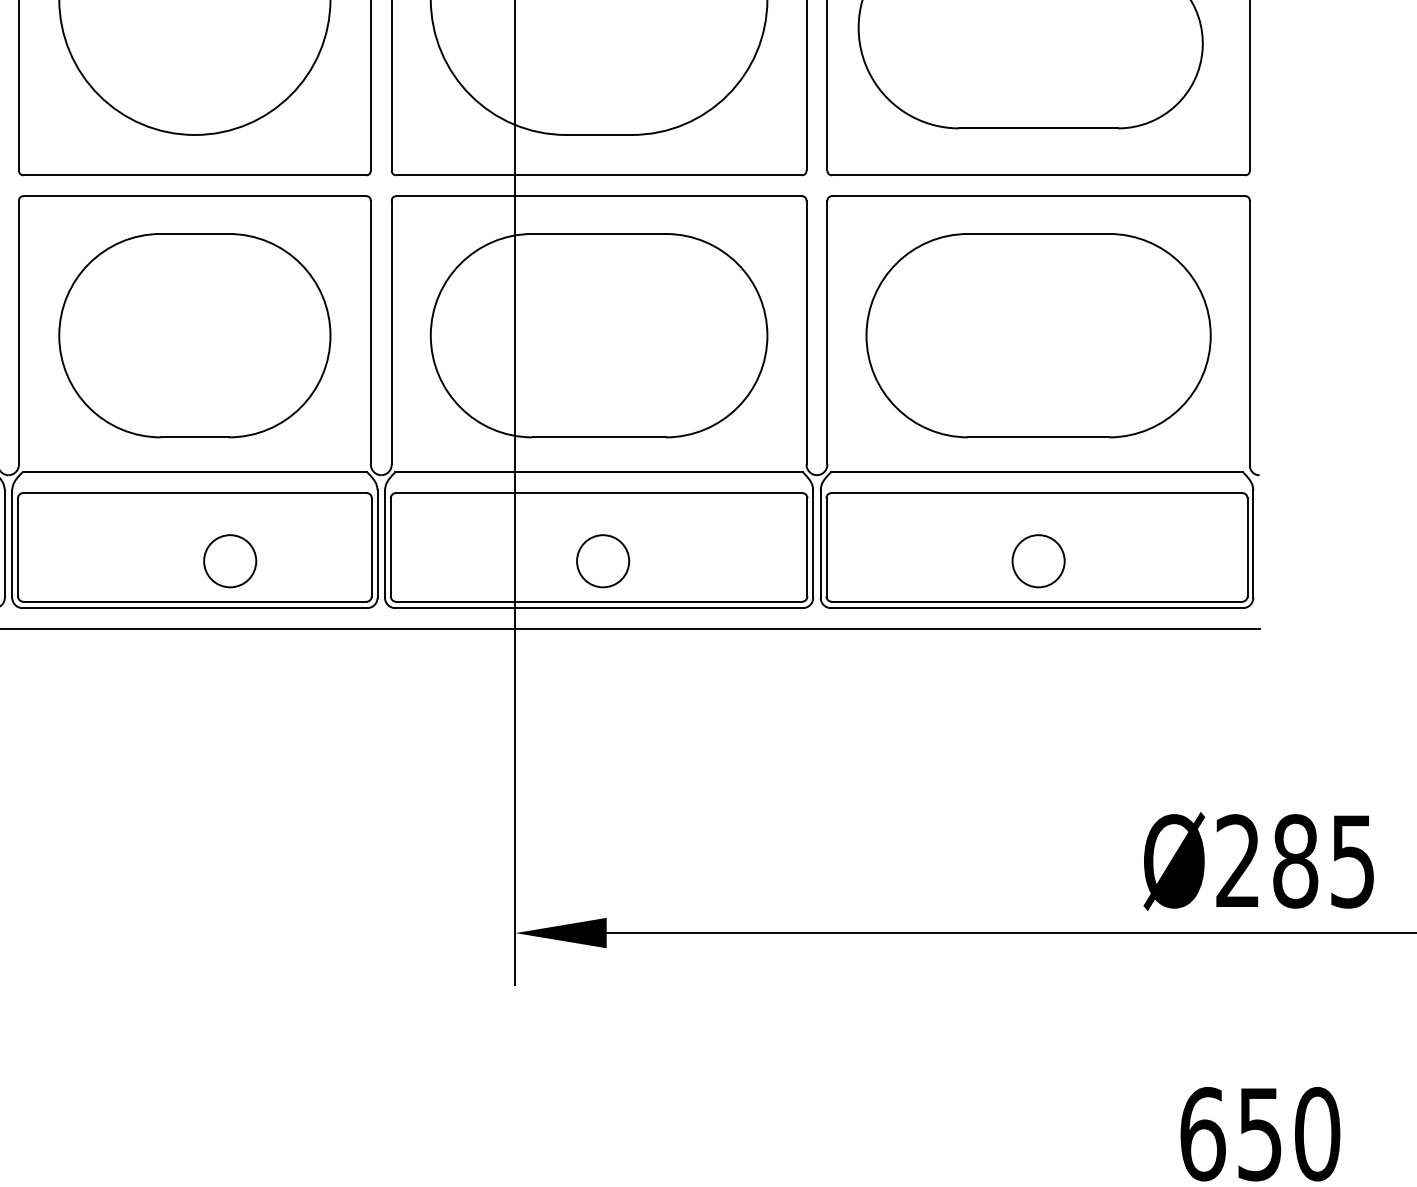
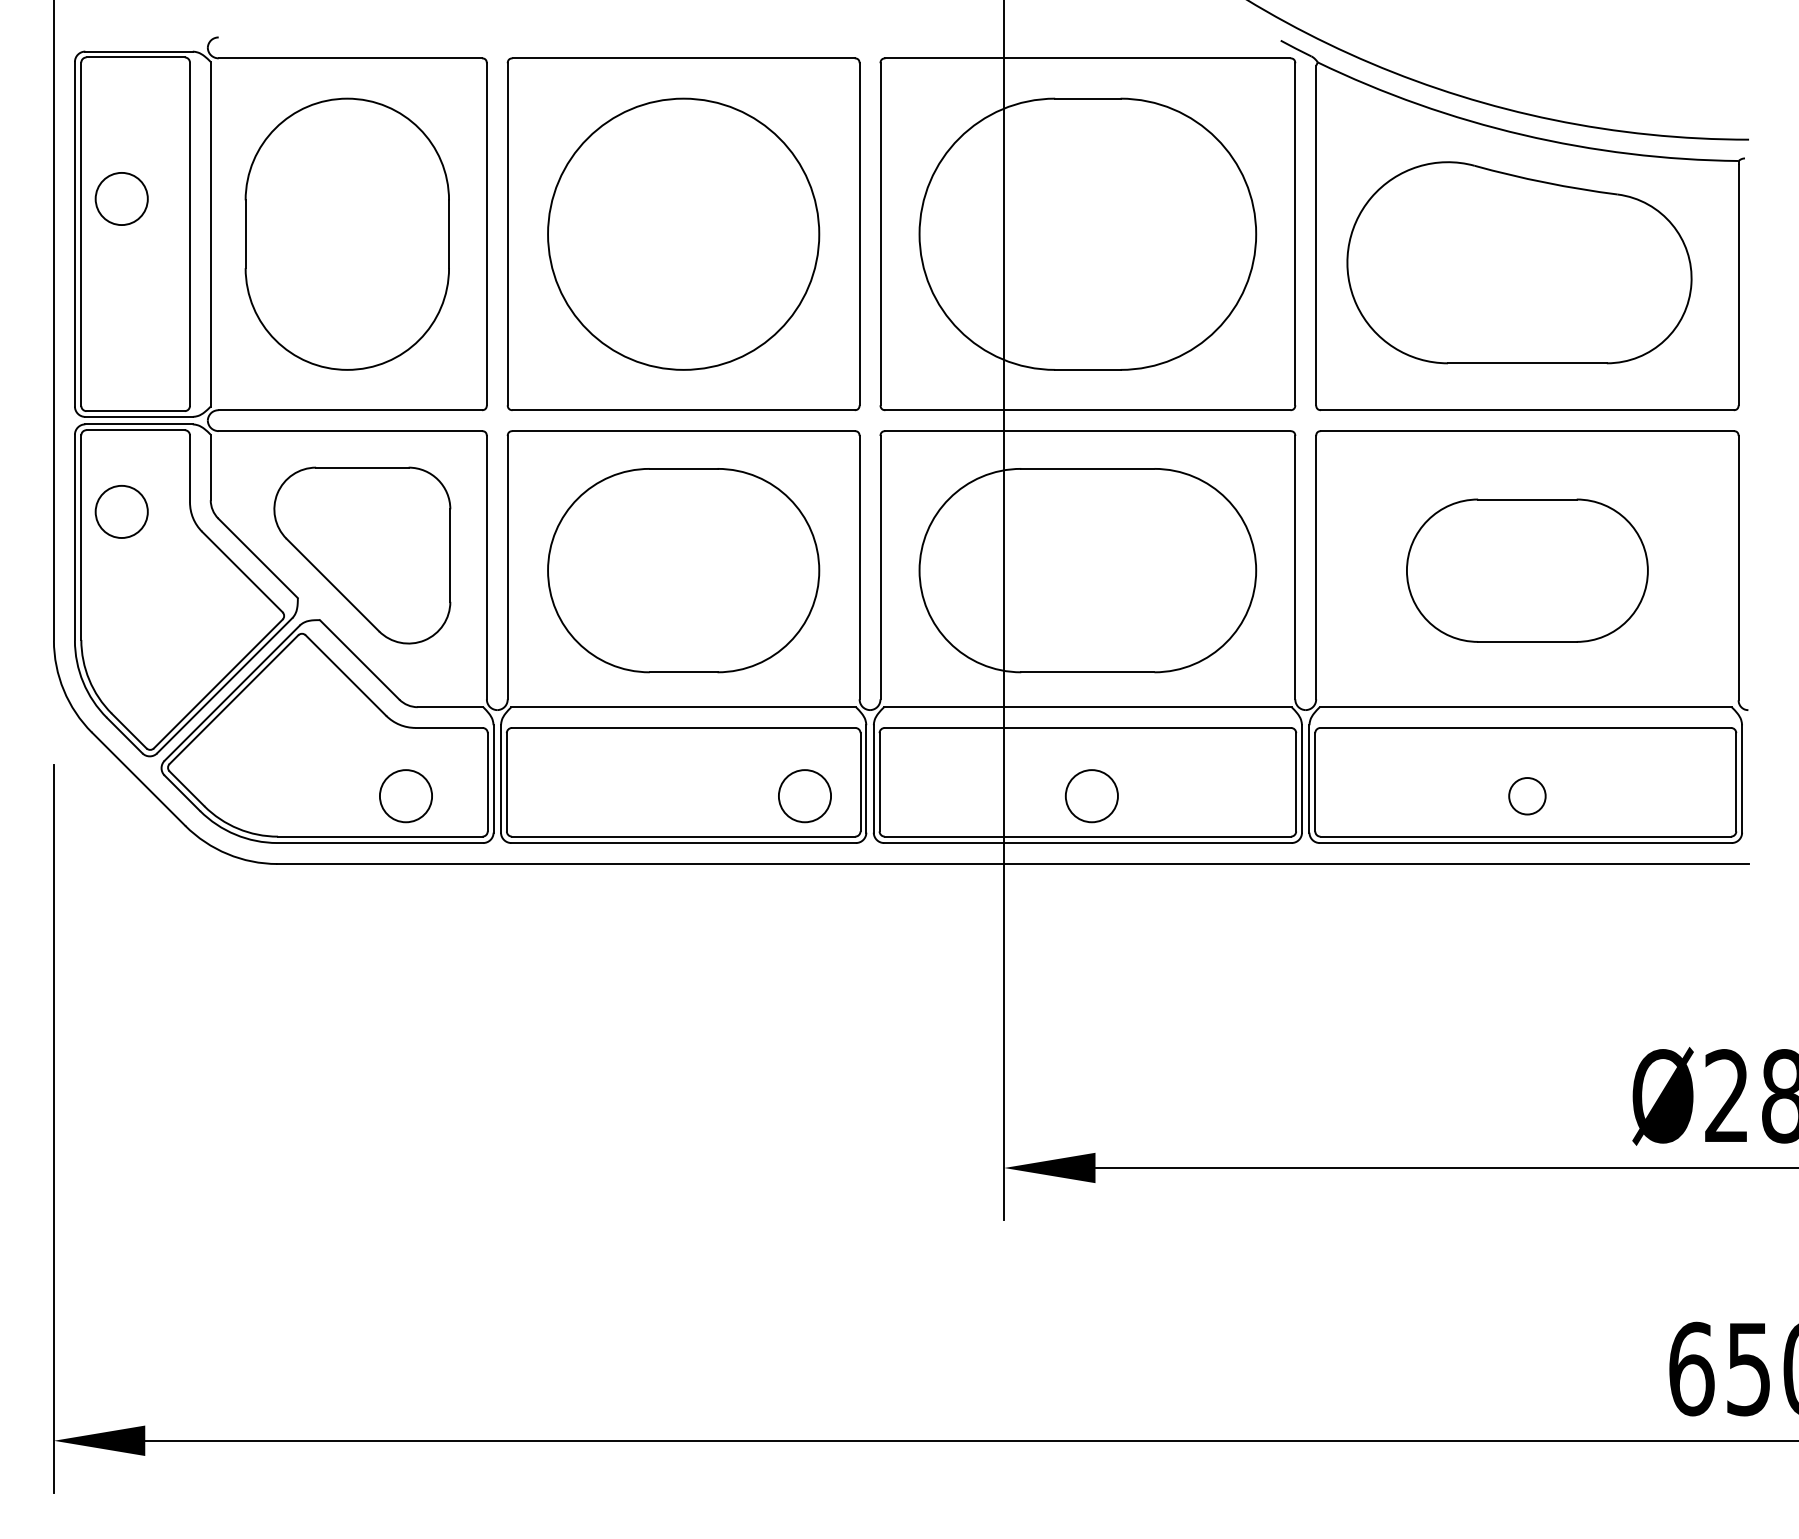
part: (1038, 335) -> (1527, 570), size x0.7
circle: (229, 561) -> (804, 796), moved
circle: (1038, 561) -> (1527, 796), size x0.7

